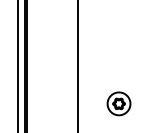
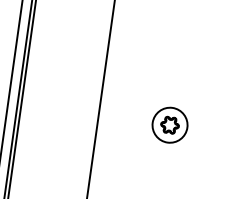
part: (118, 103) -> (169, 124), moved

